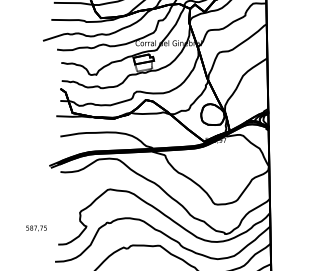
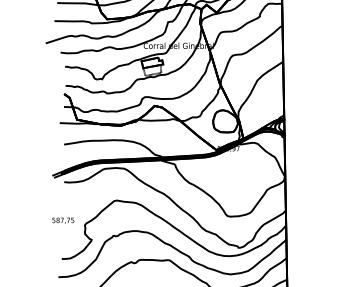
text: (36, 228) -> (63, 220), moved

